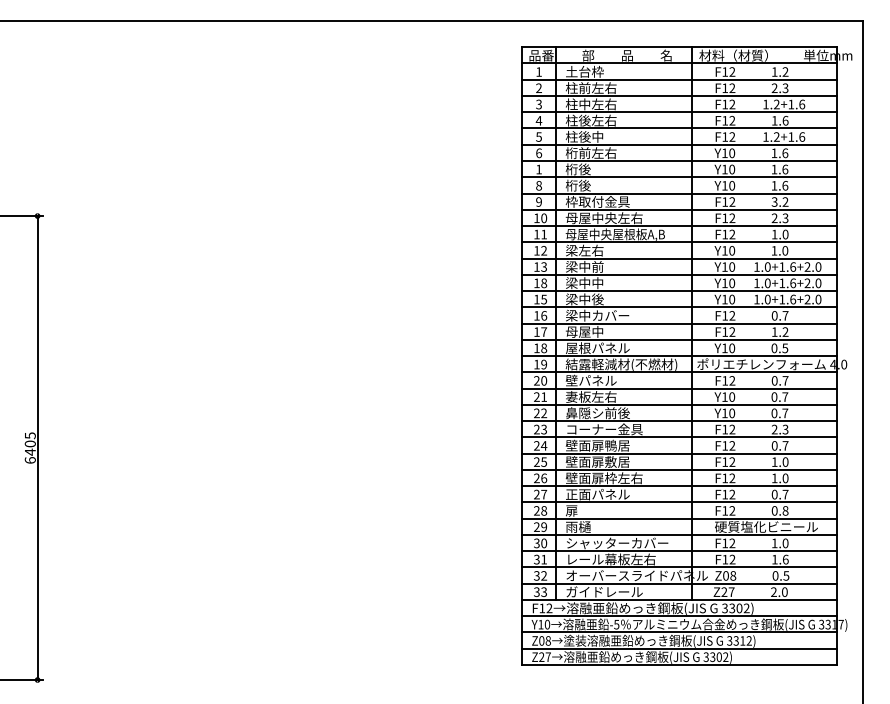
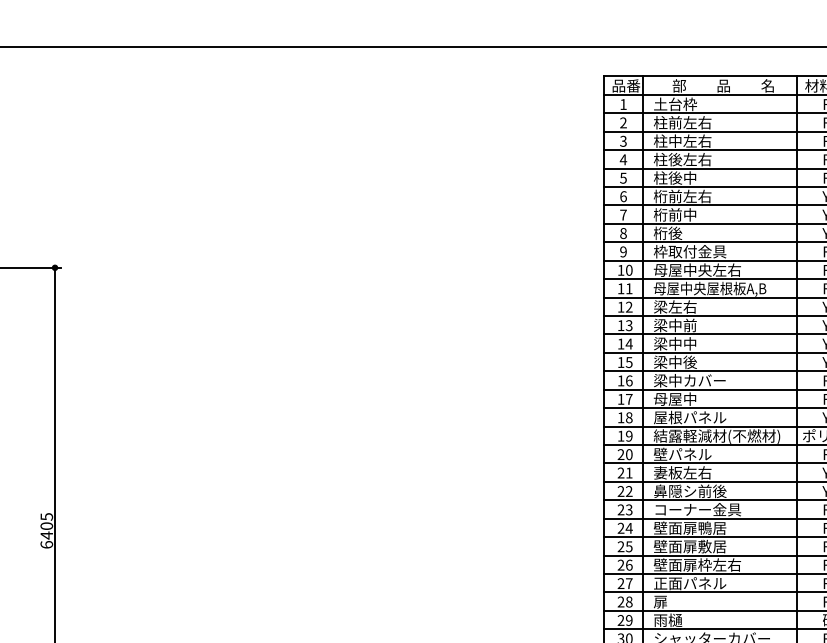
text: (538, 169) -> (622, 215), 1 -> 7
text: (590, 169) -> (681, 215), 桁後 -> 桁前中
text: (544, 283) -> (629, 344), 18 -> 14

